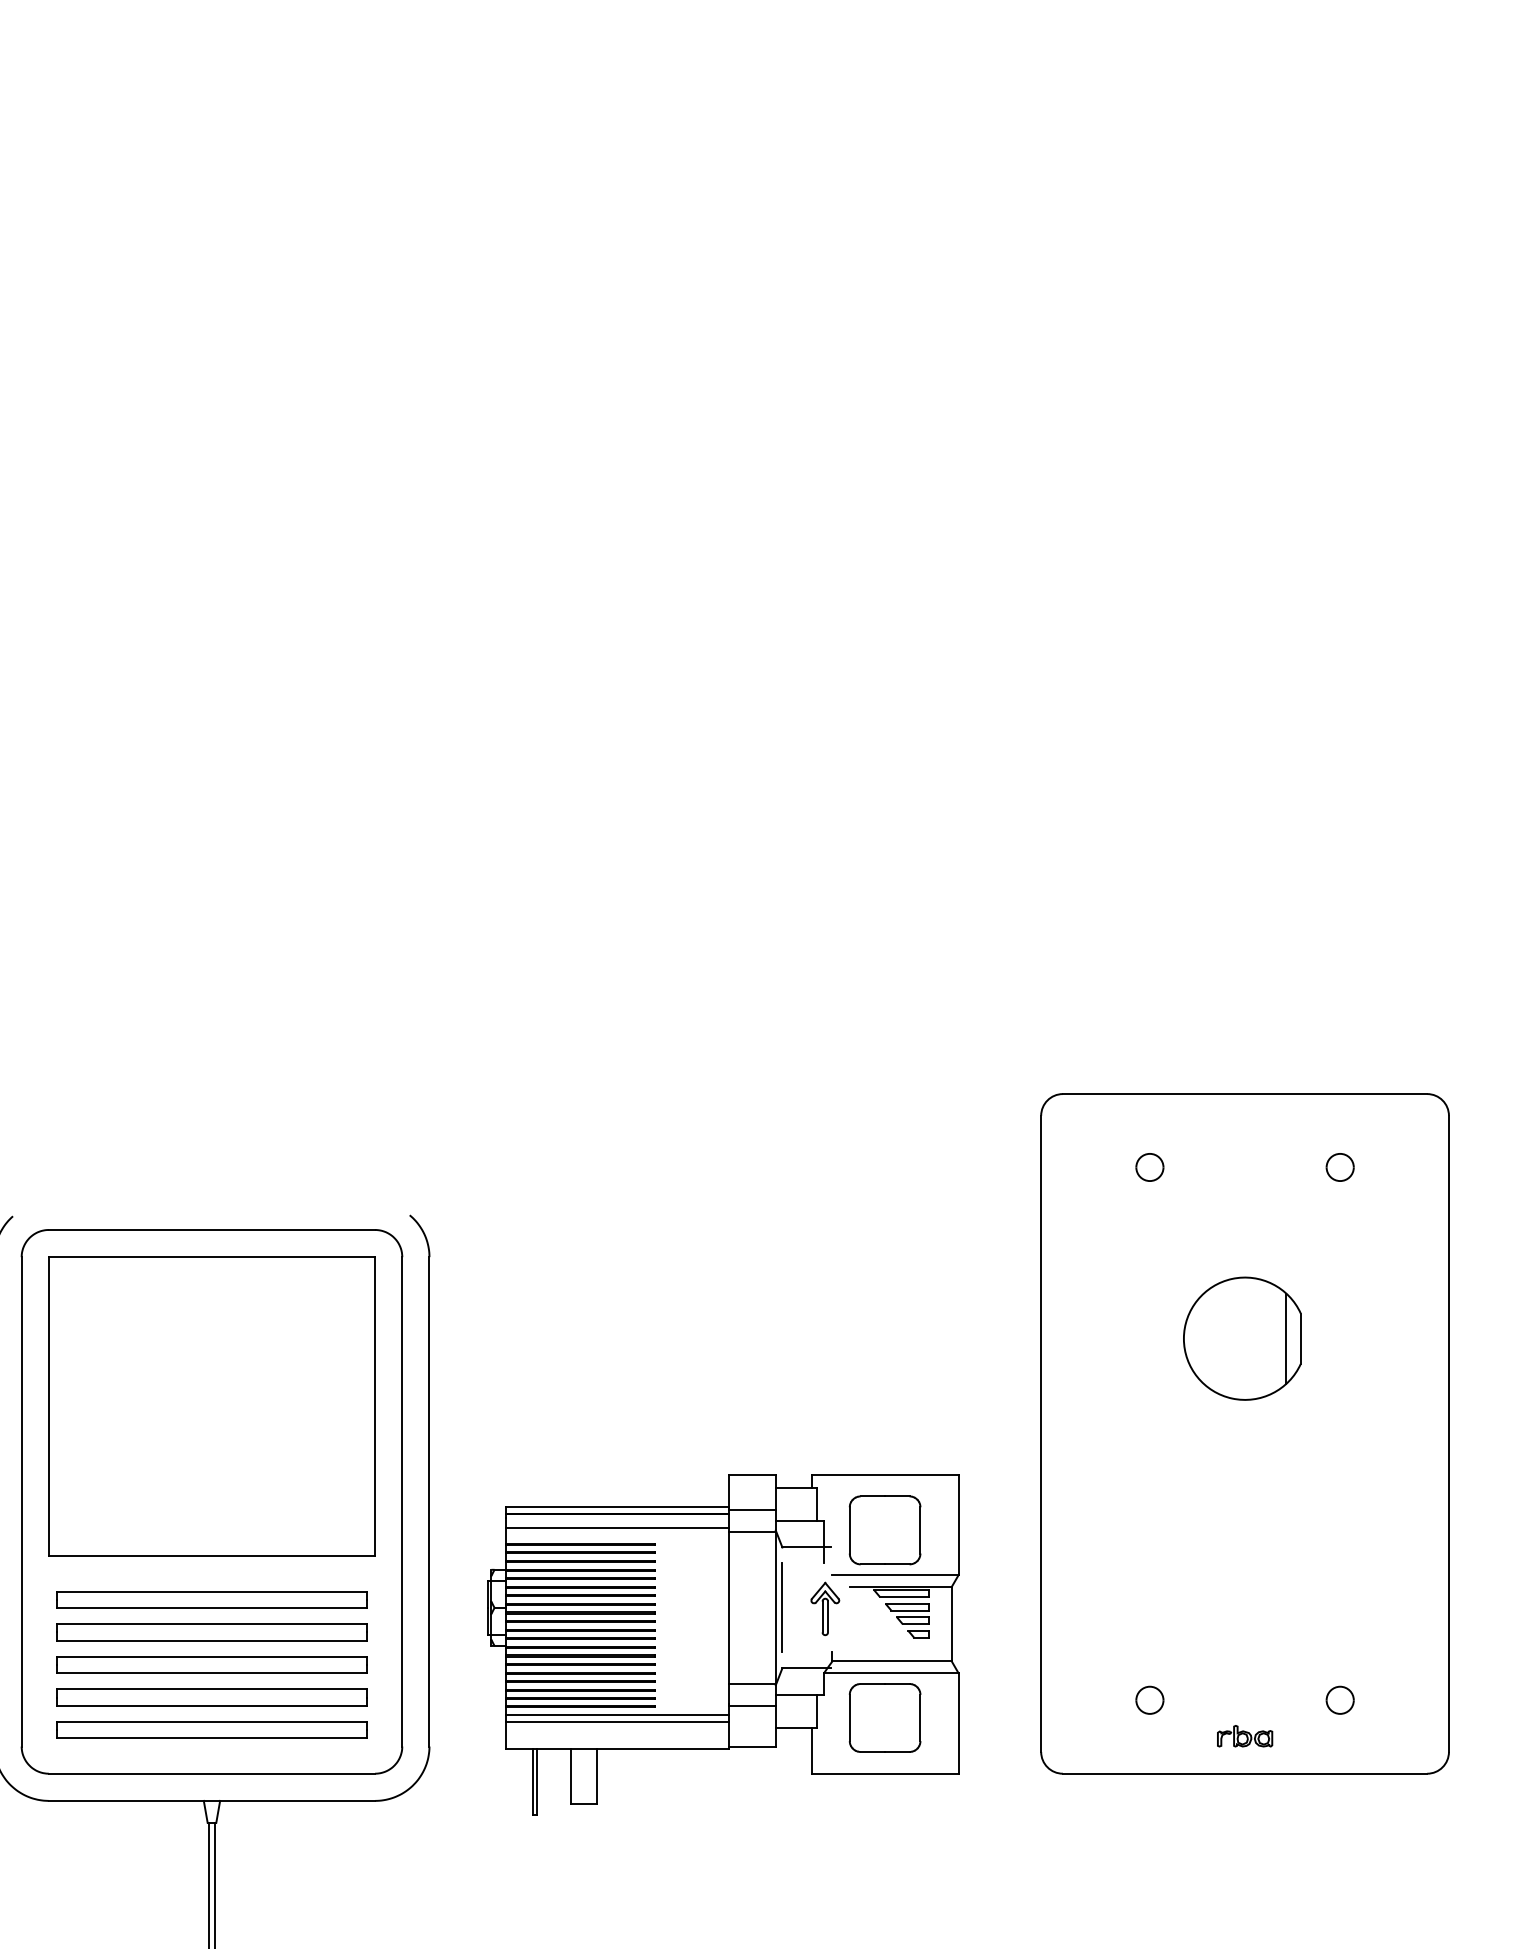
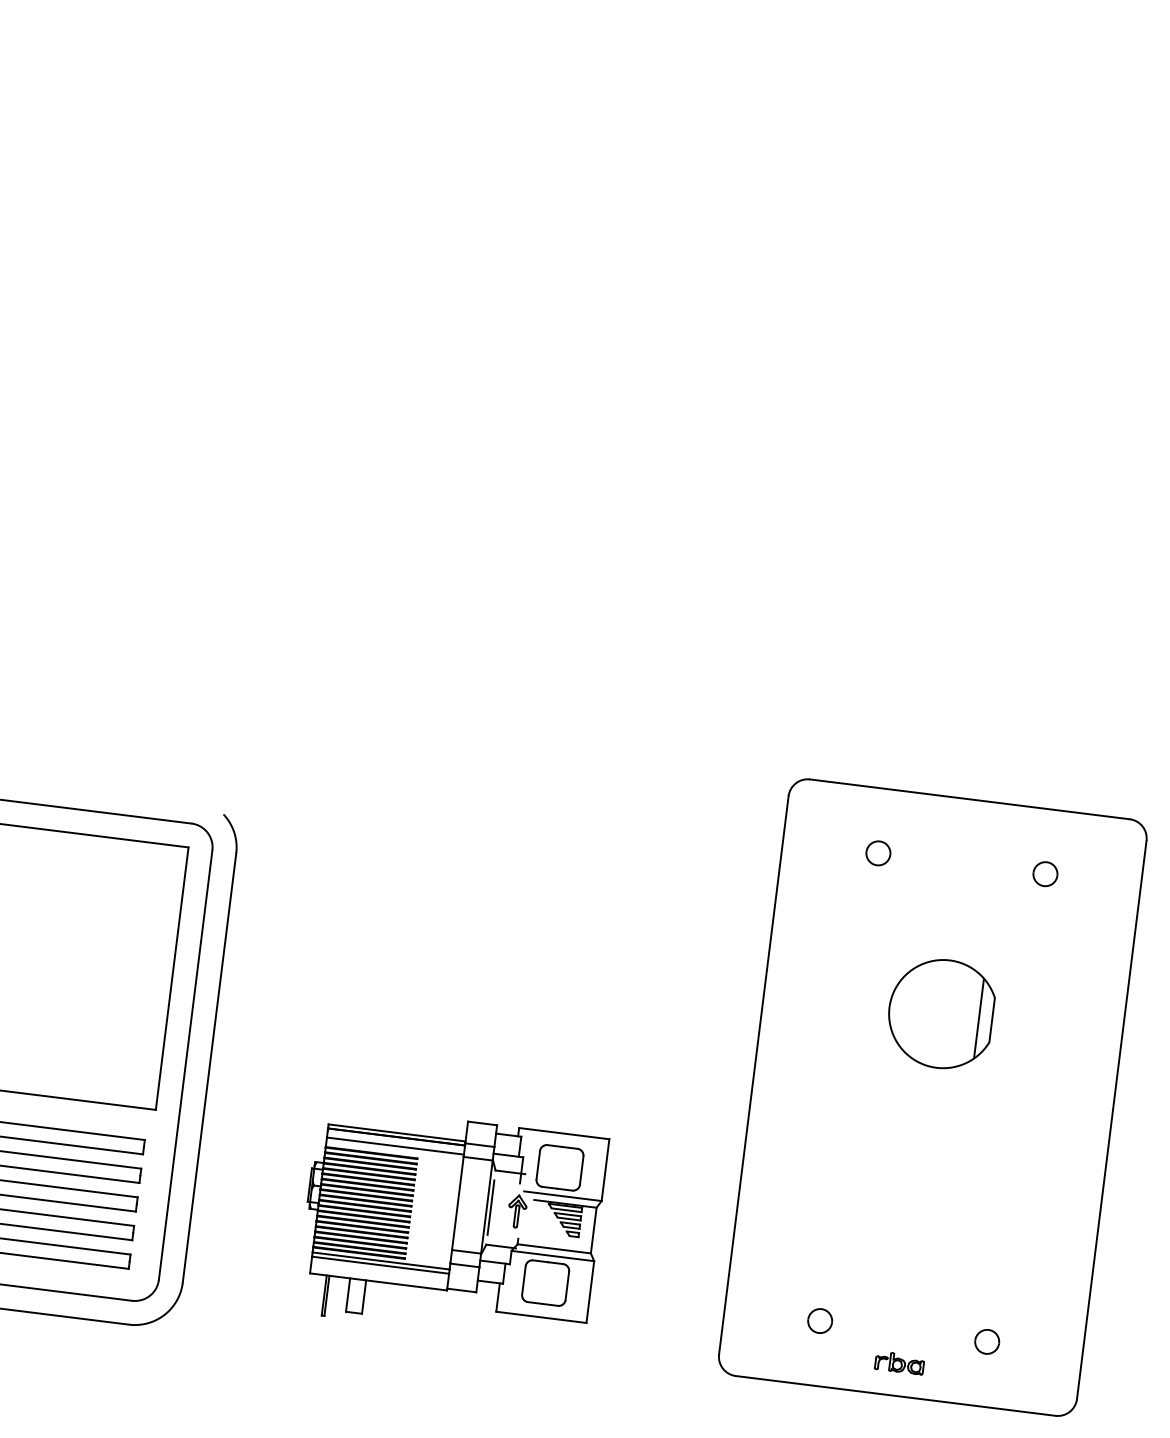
part: (723, 1644) -> (451, 1225), size x0.7

